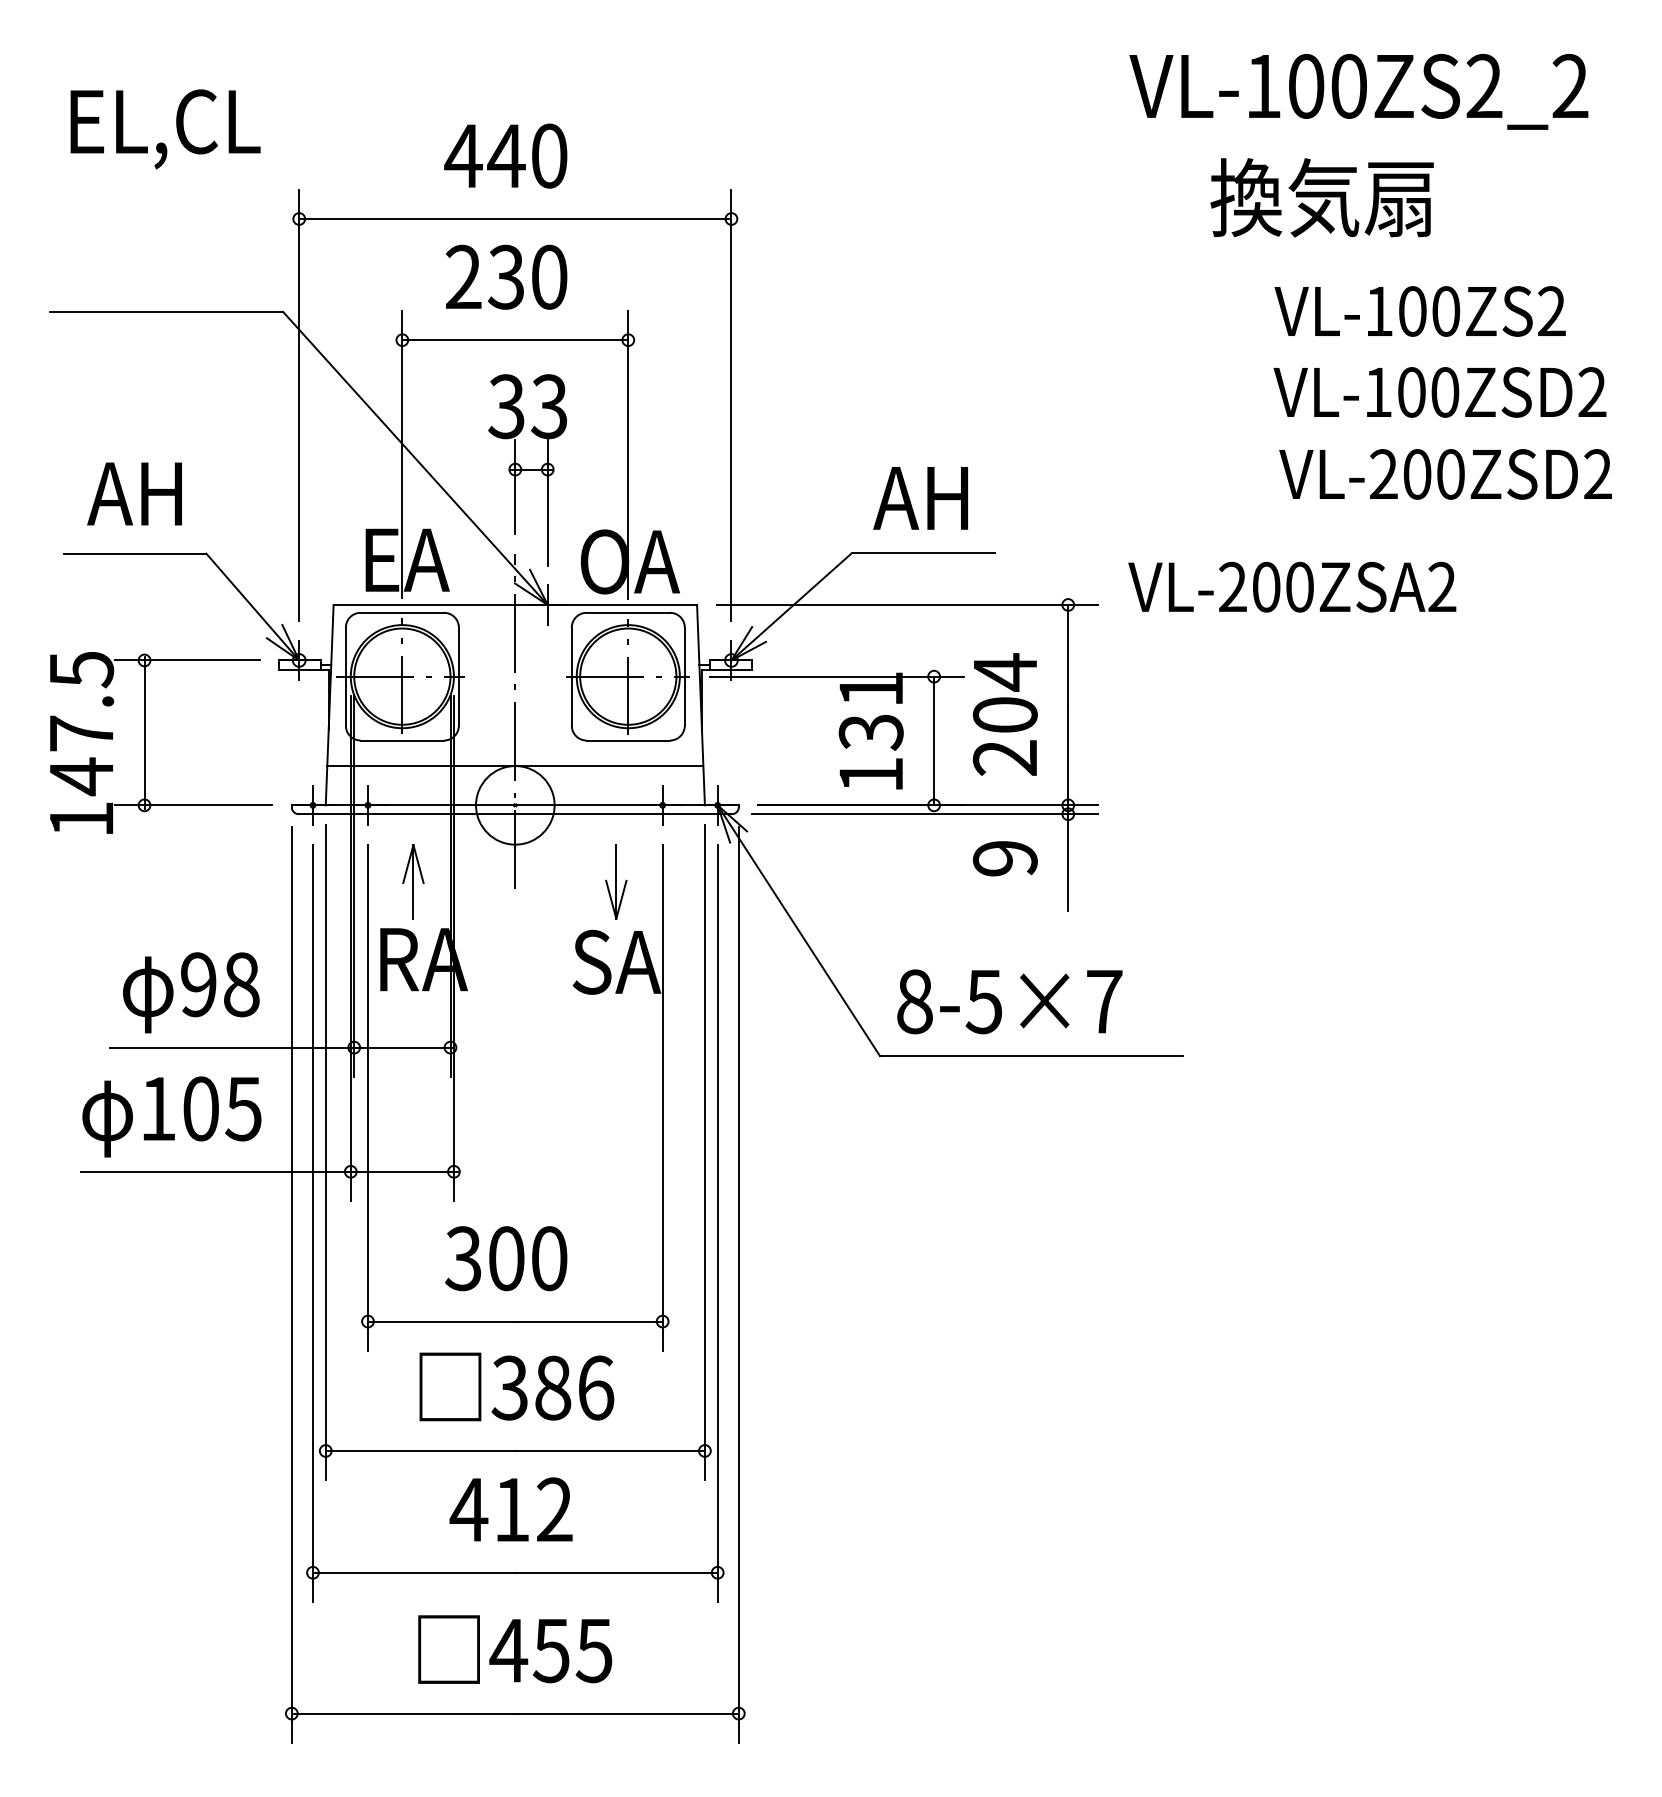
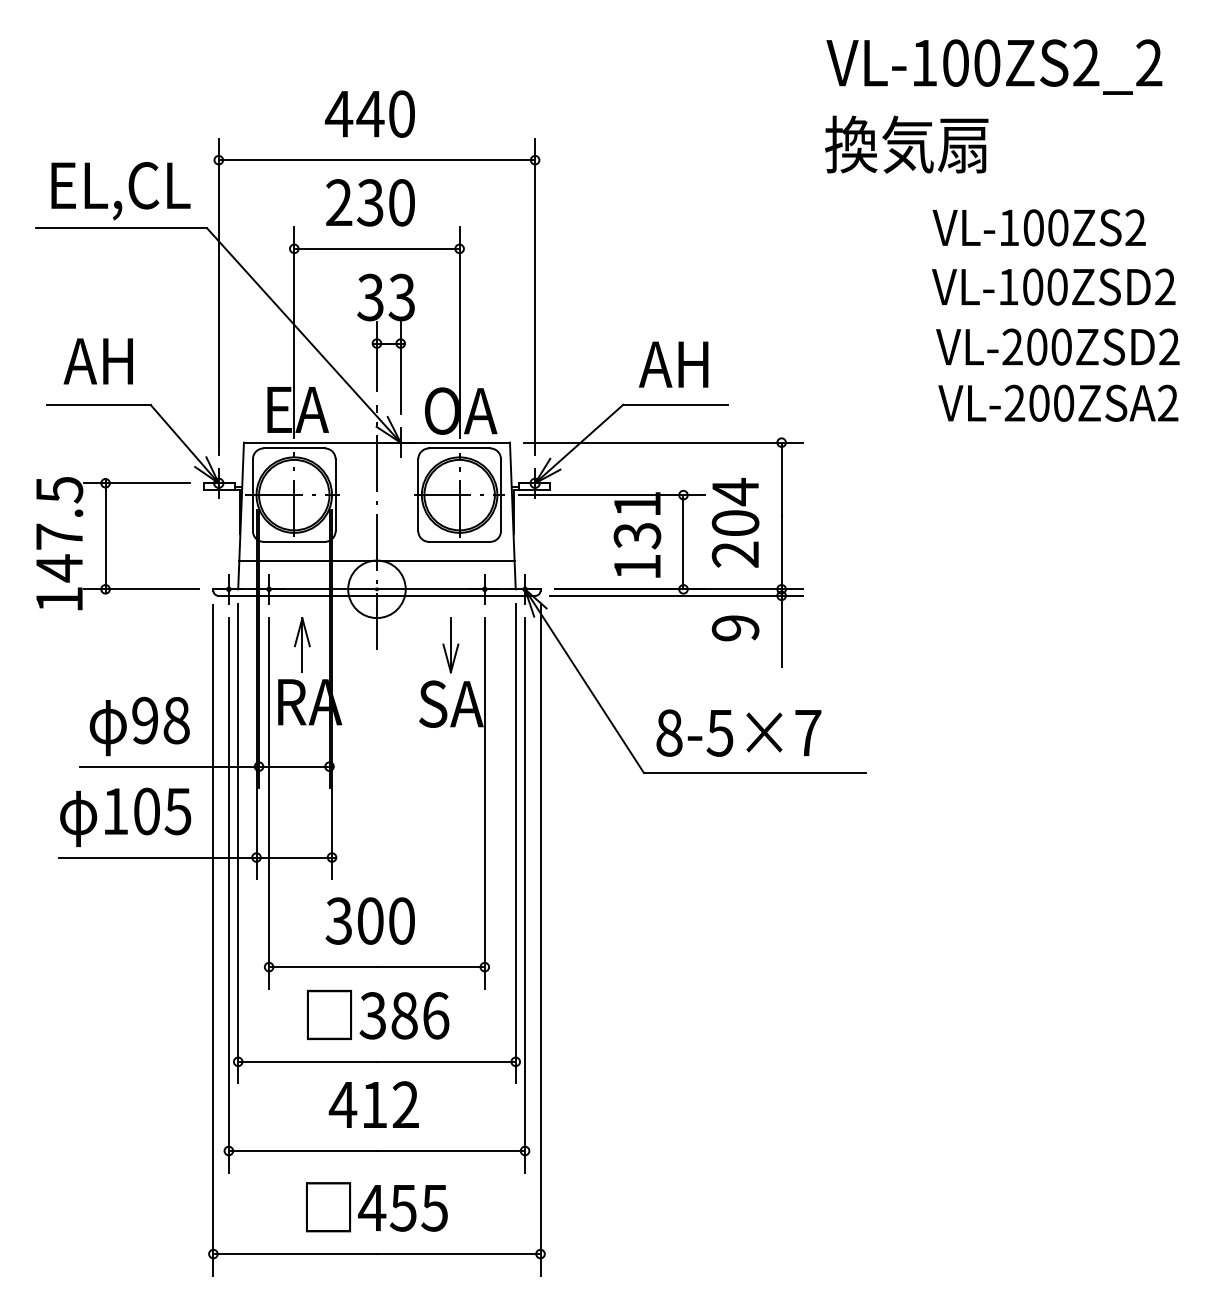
text: (165, 129) -> (120, 191), moved
text: (1321, 197) -> (906, 144), moved
text: (1292, 586) -> (1058, 402), moved

